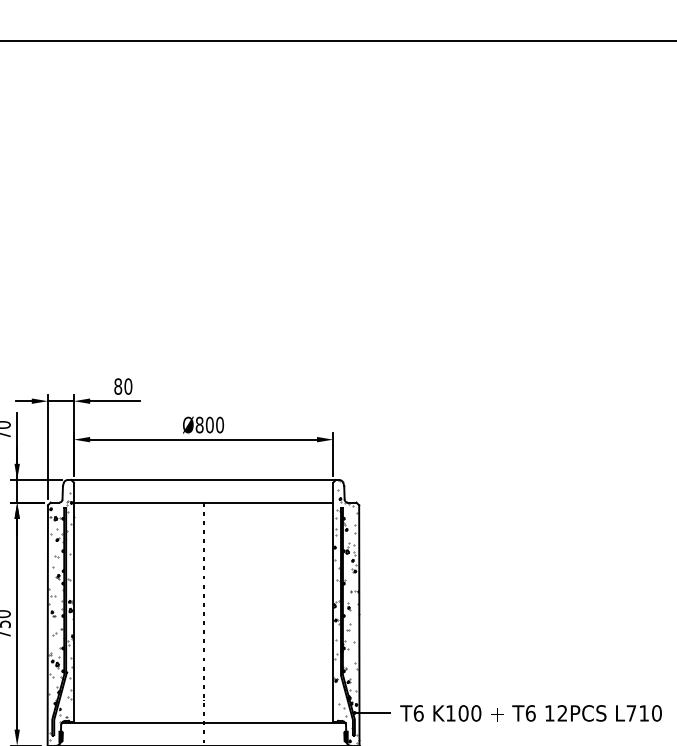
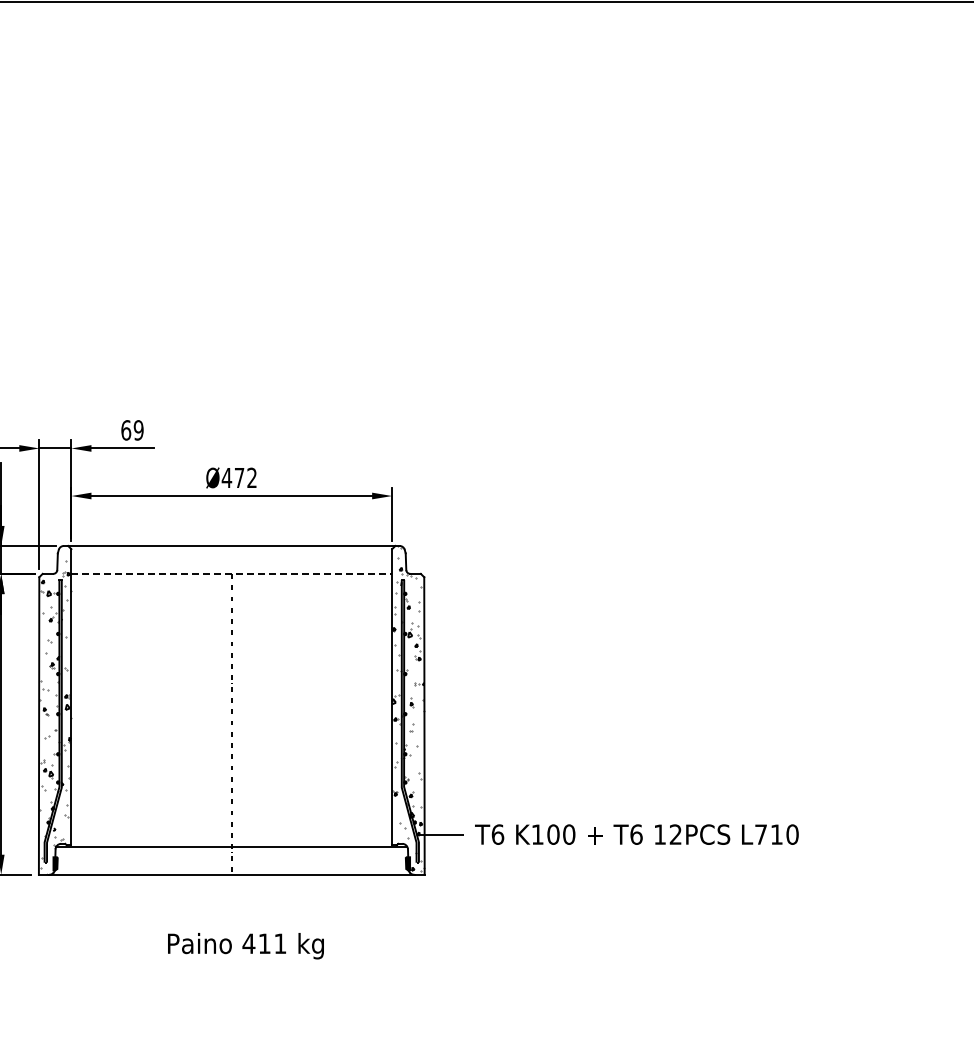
text: (123, 386) -> (132, 430), 80 -> 69
text: (209, 424) -> (239, 477), 800 -> 472
line: (204, 502) -> (232, 573), solid -> dashed

